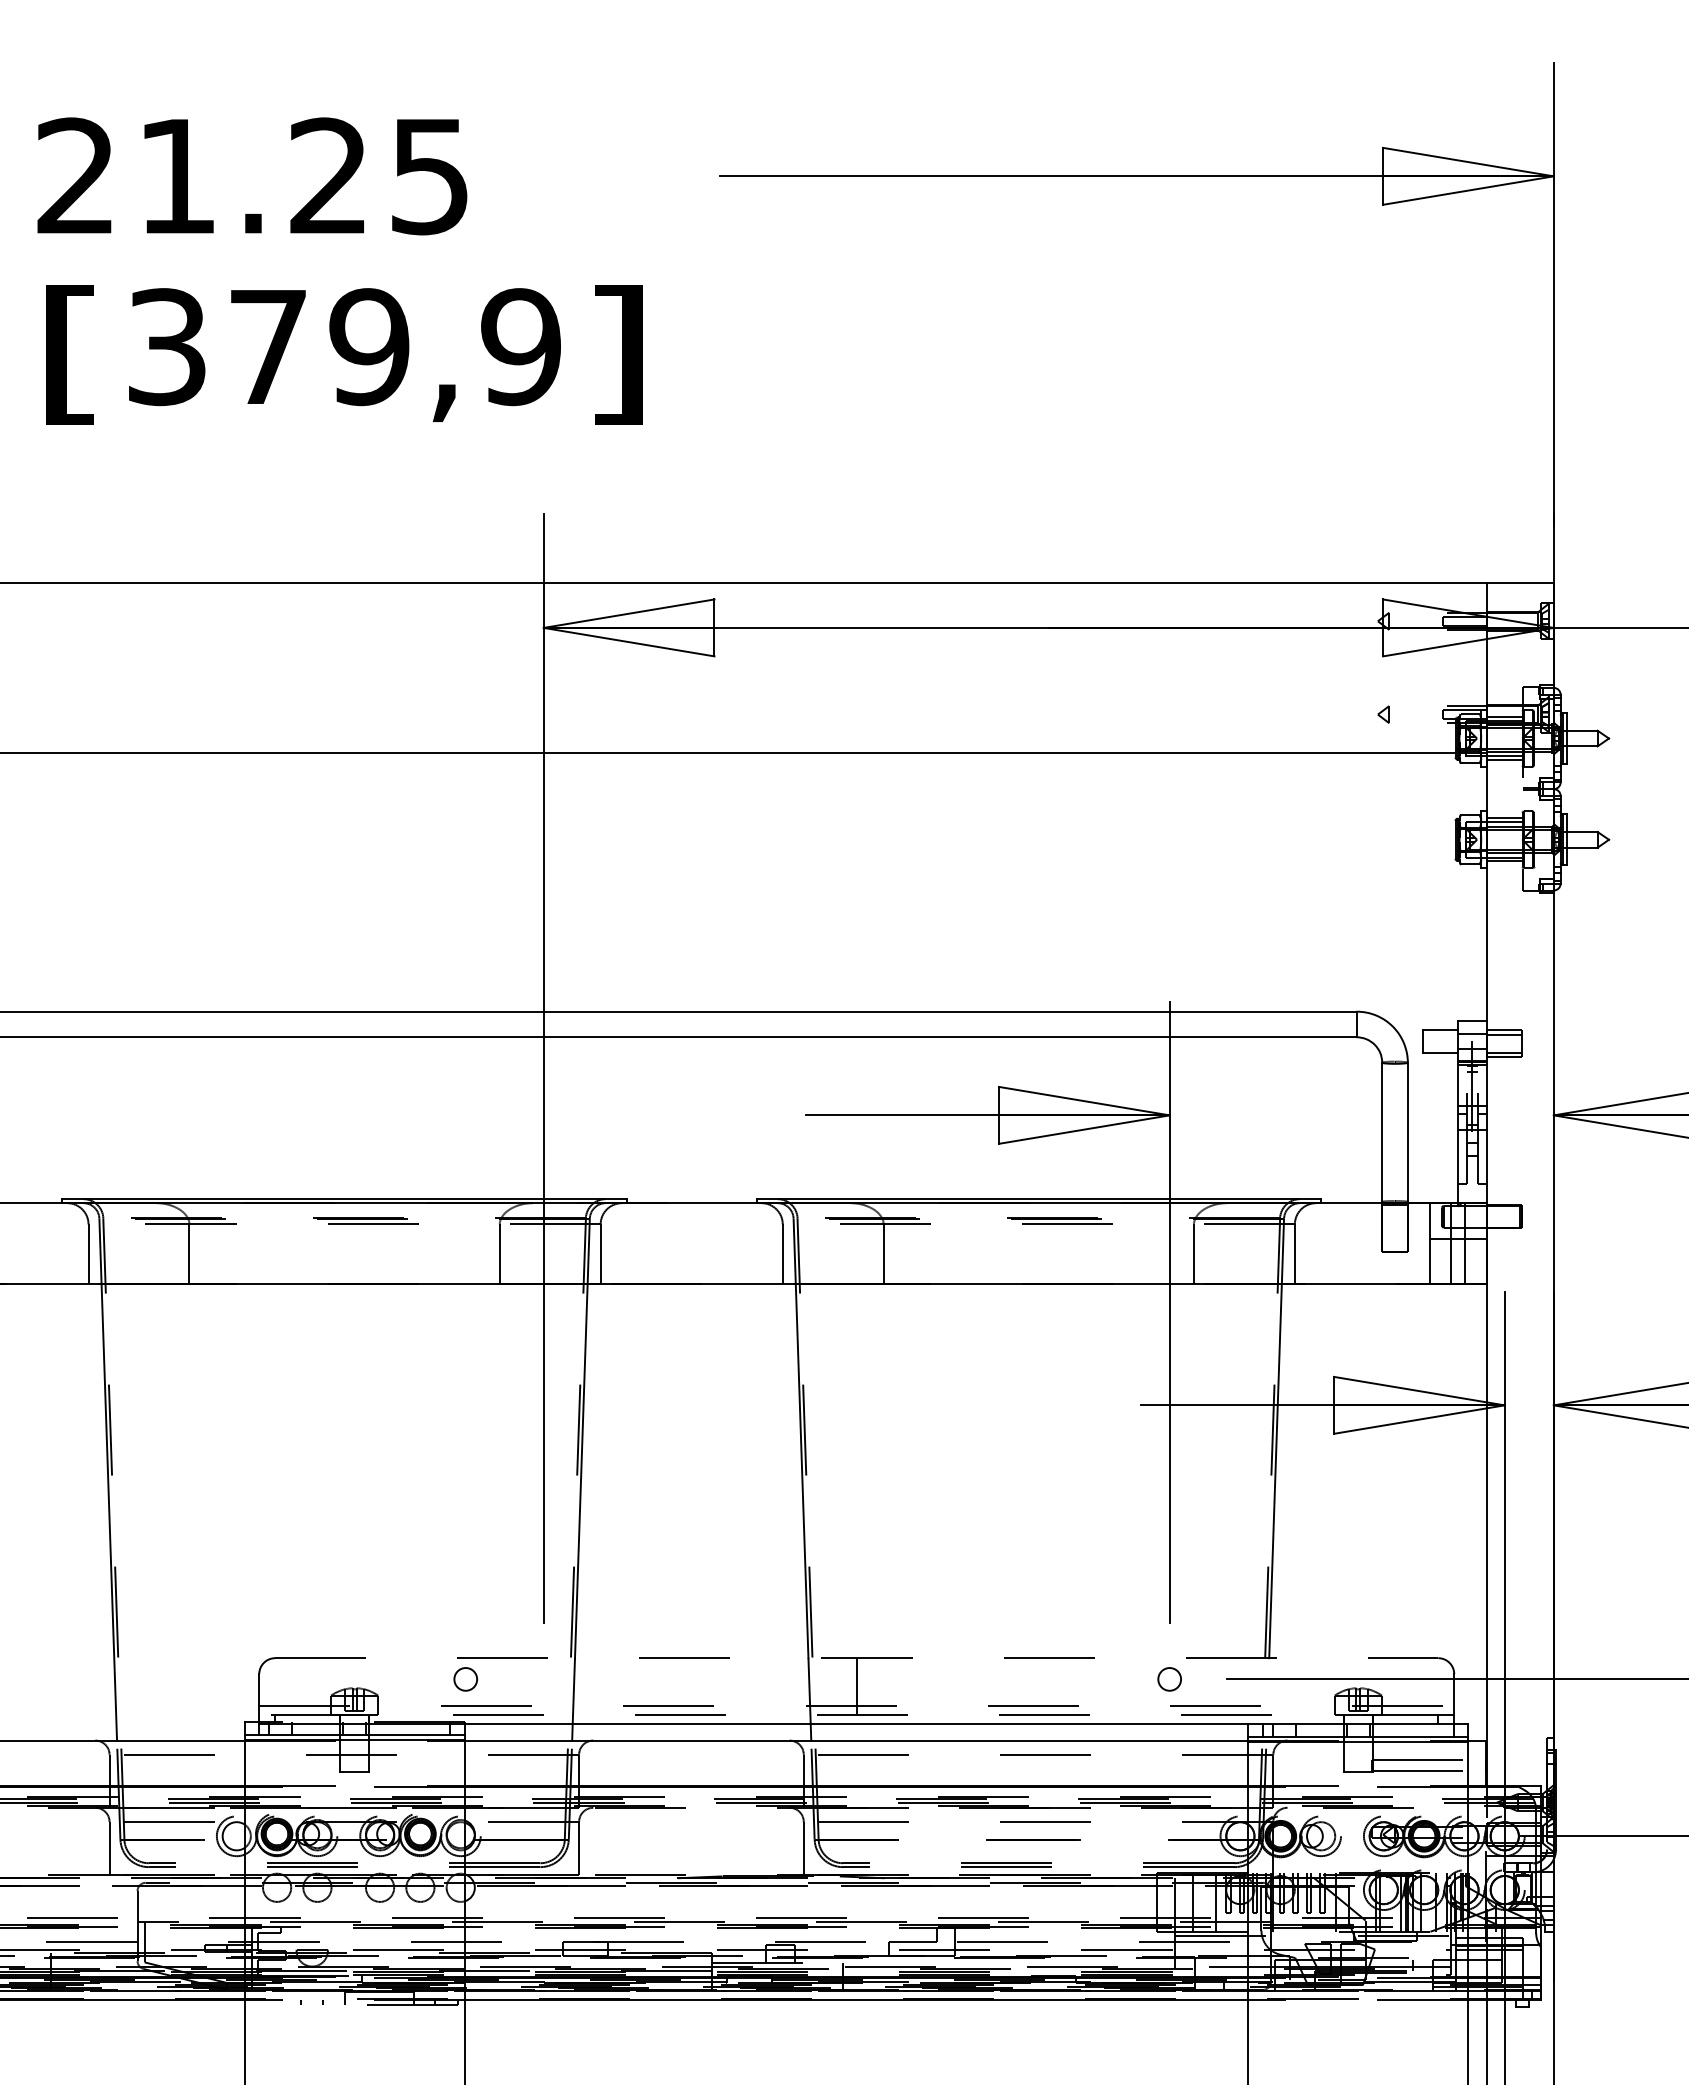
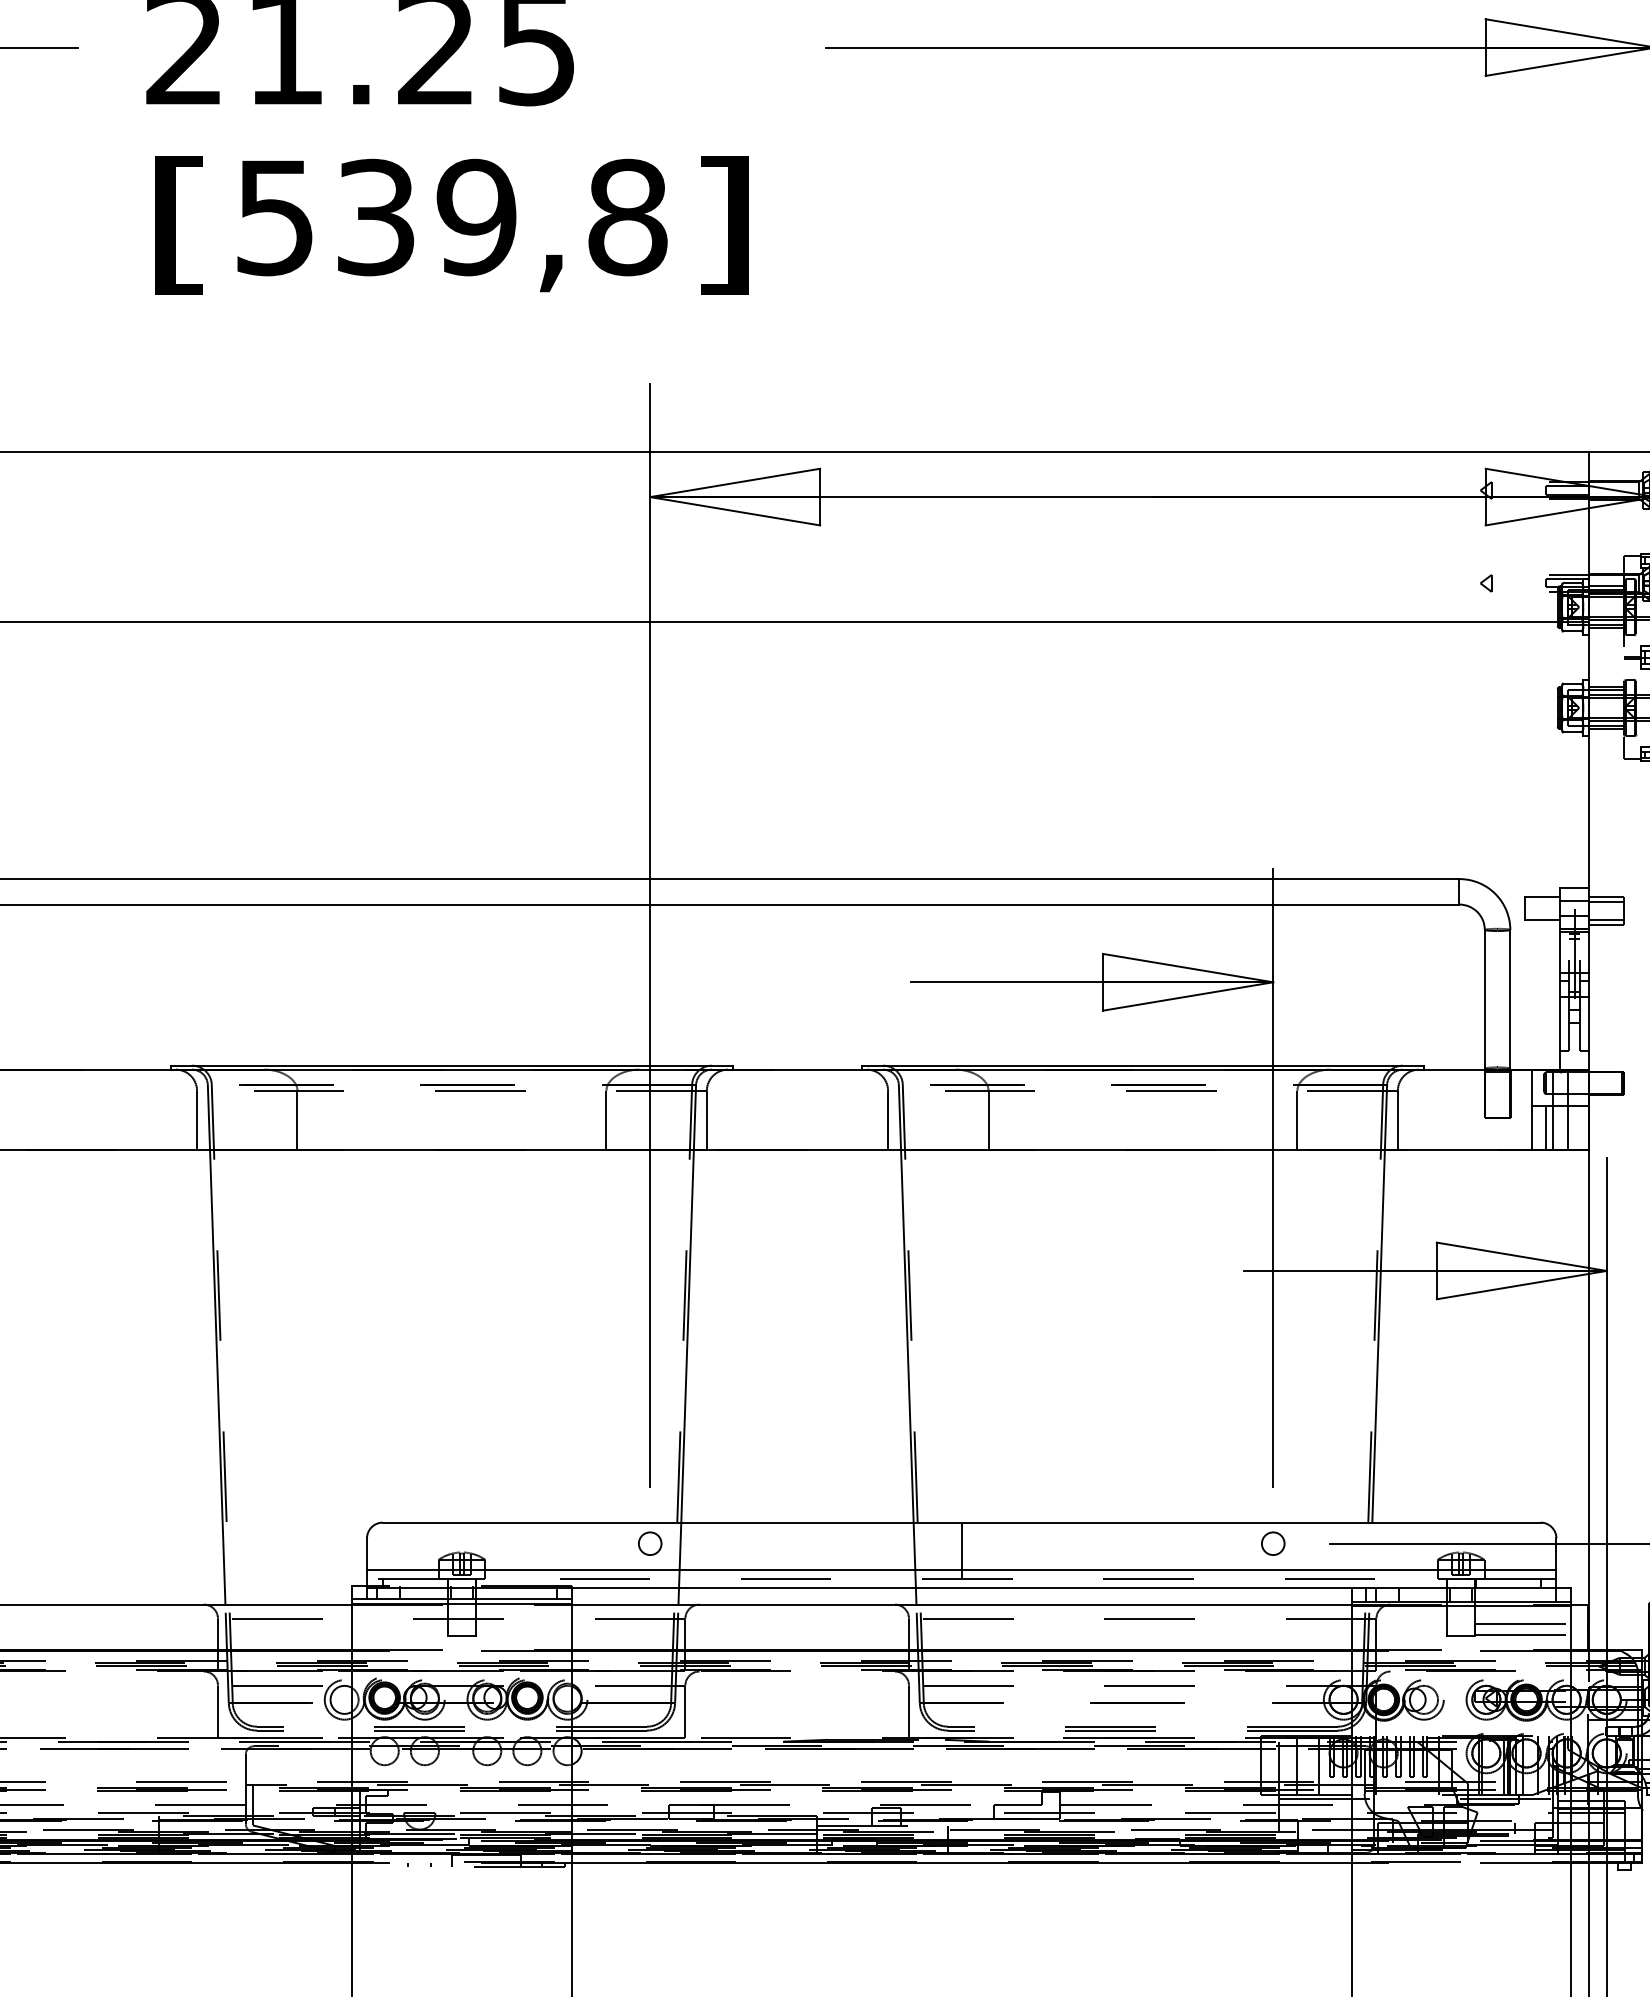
text: (345, 347) -> (452, 217), 379,9 -> 539,8
line: (1443, 1261) -> (1545, 1127), added
line: (856, 1658) -> (961, 1522), dashed -> solid
circle: (465, 1679) -> (649, 1543), moved
line: (857, 1706) -> (962, 1570), dashed -> solid

